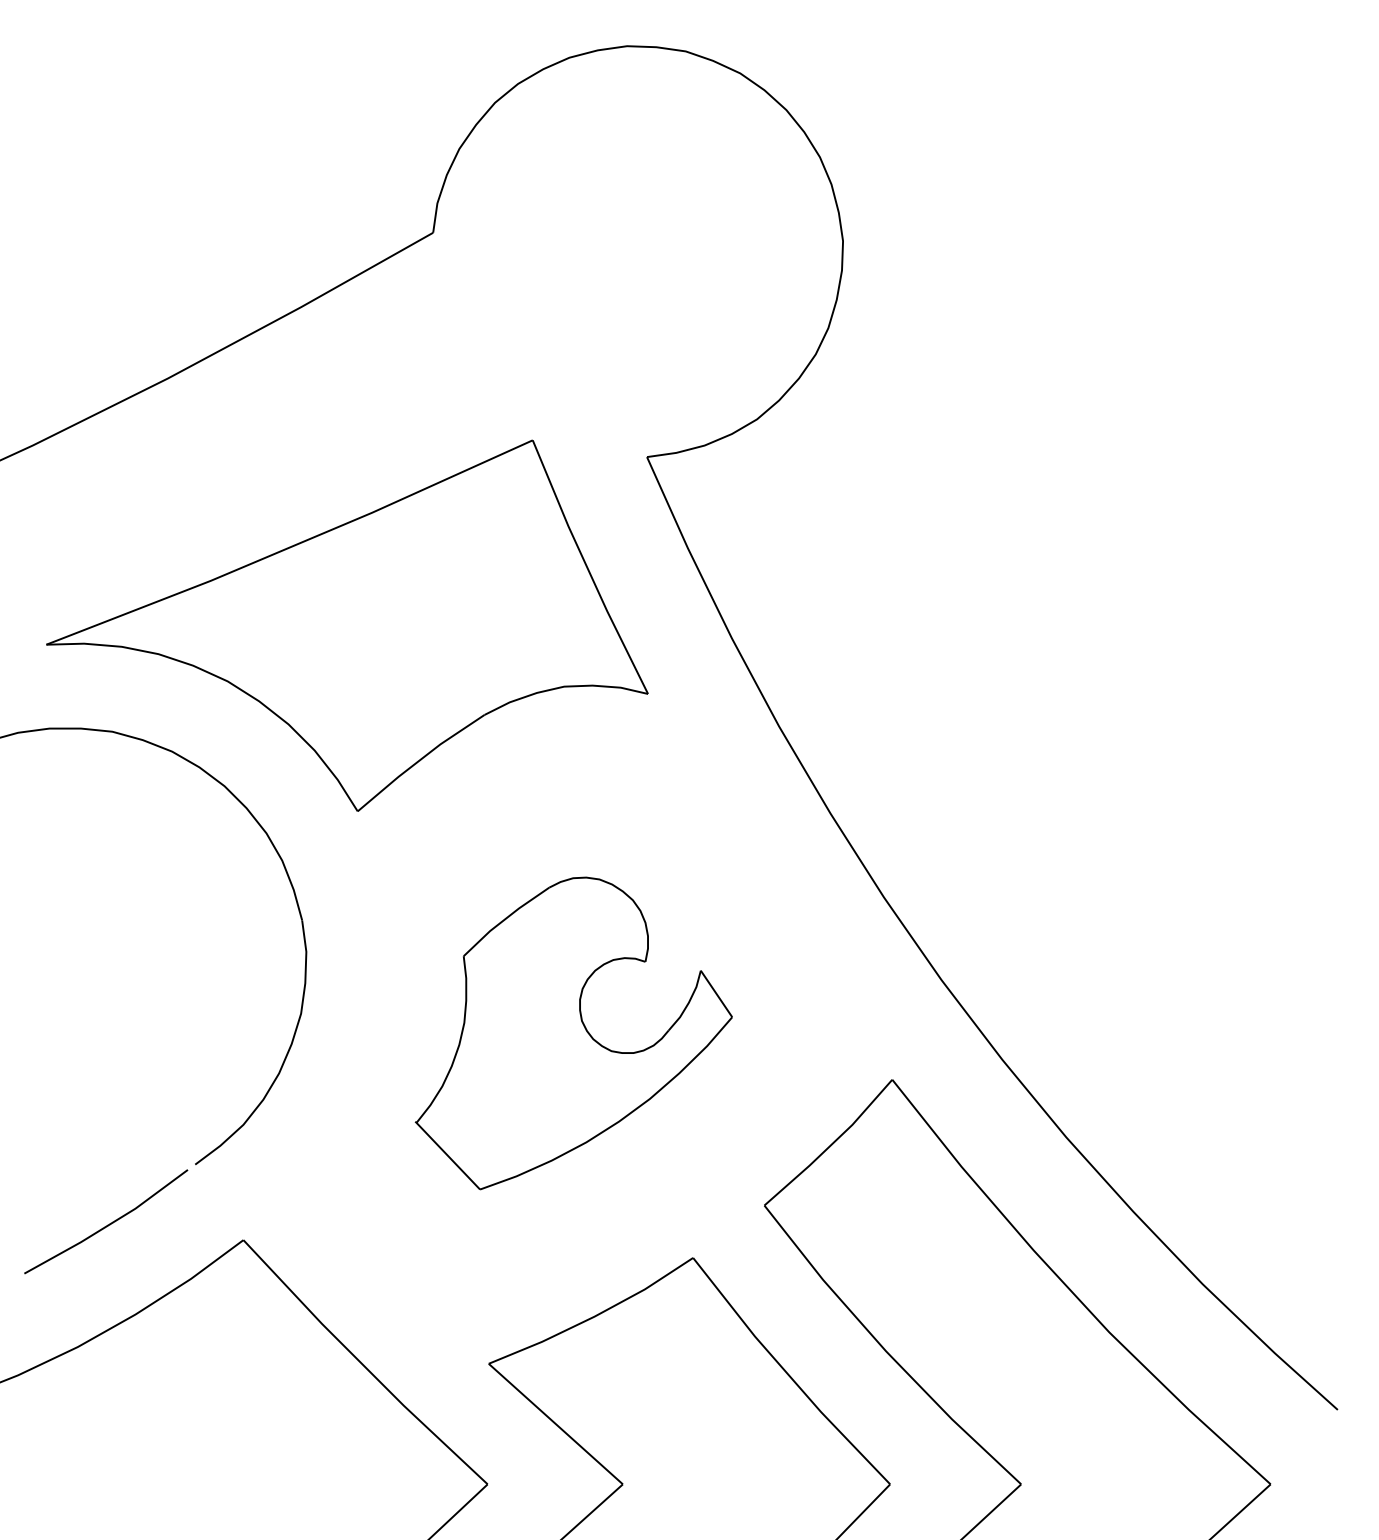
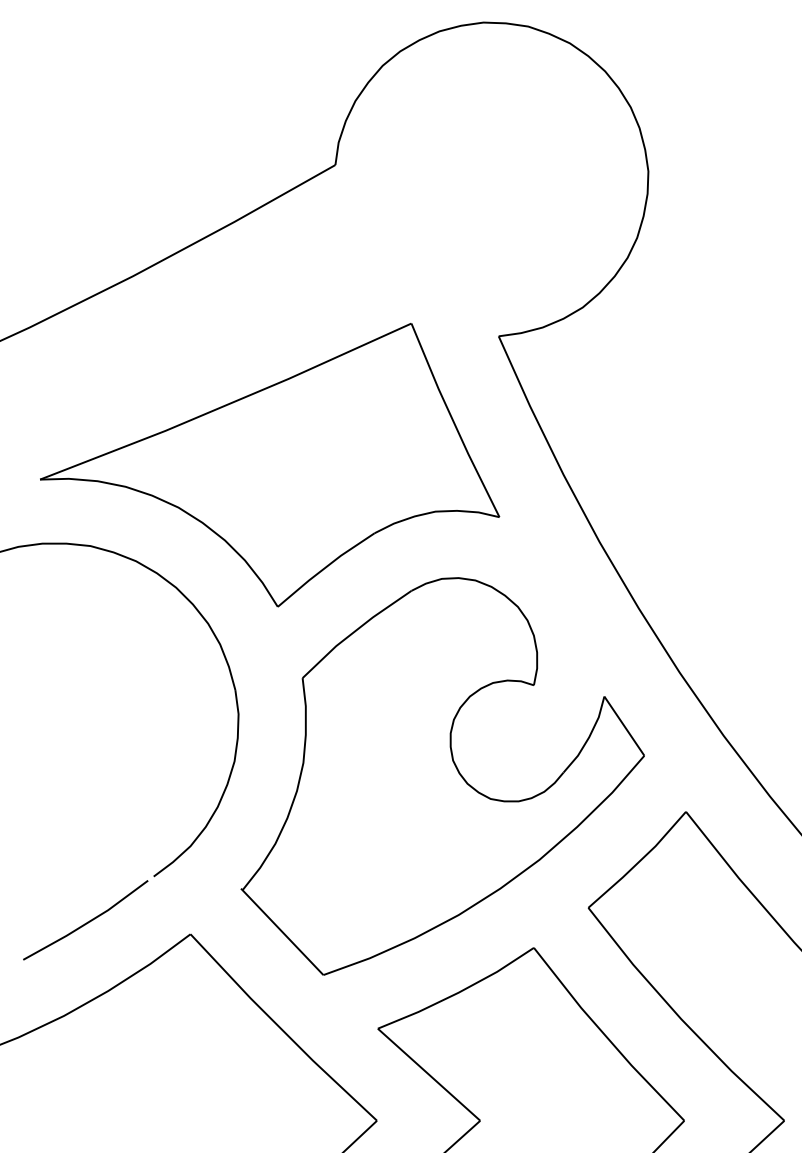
part: (573, 1033) -> (442, 776), size x1.67

